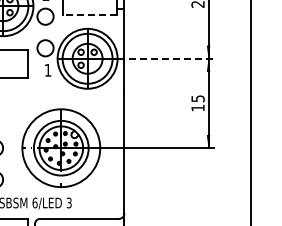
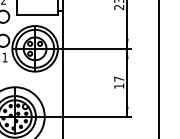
line: (90, 14) -> (37, 15), dashed -> solid
line: (166, 58) -> (95, 48), dashed -> solid
text: (197, 98) -> (118, 79), 15 -> 17

